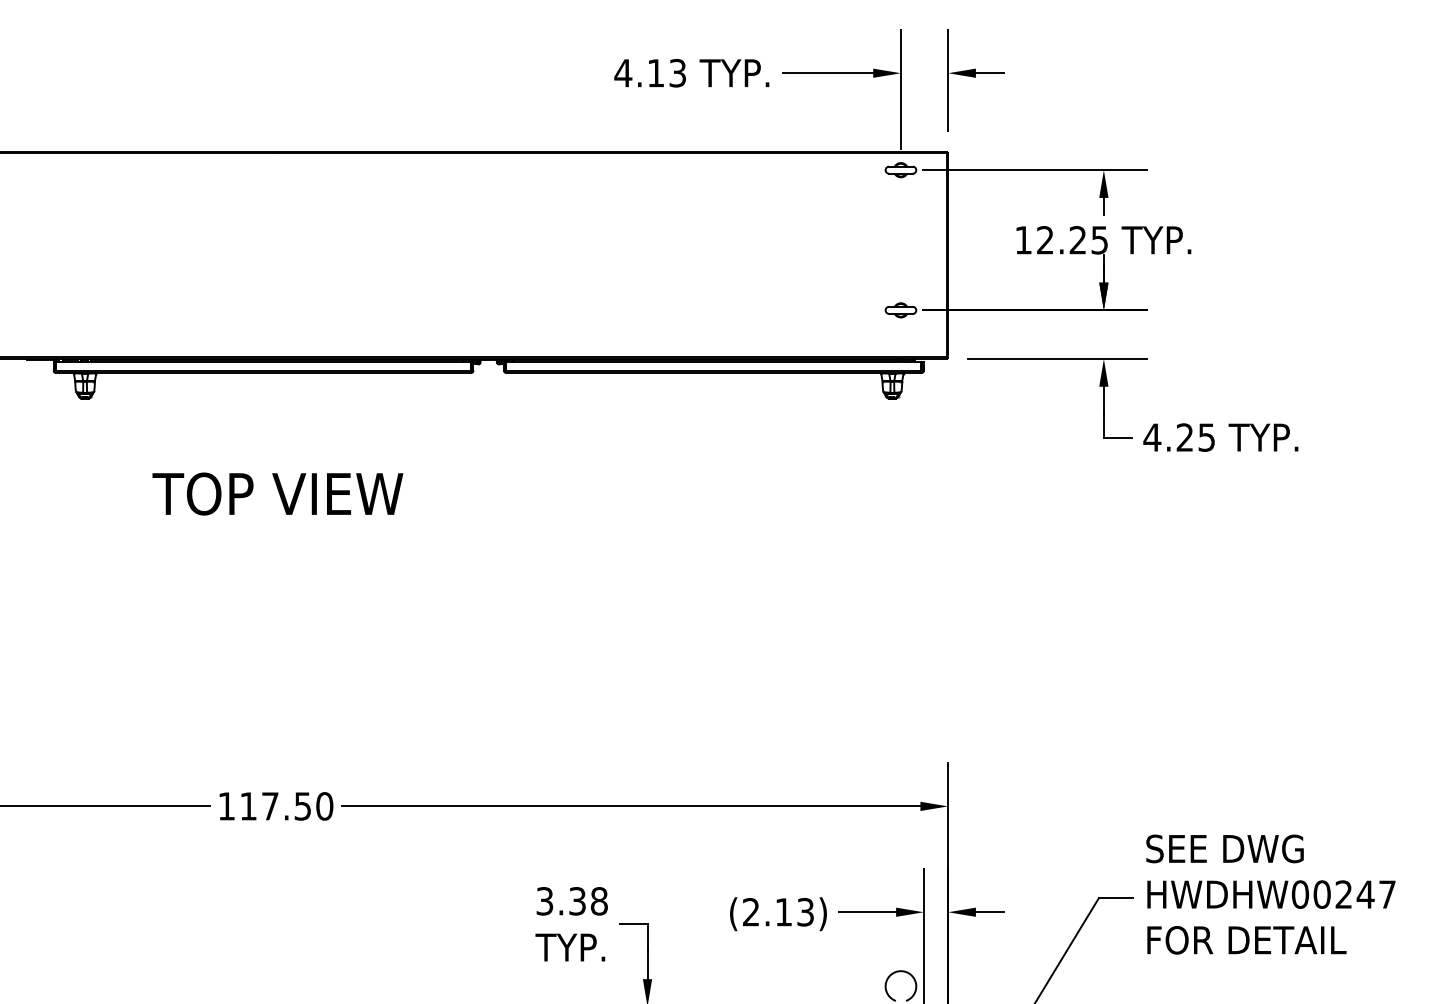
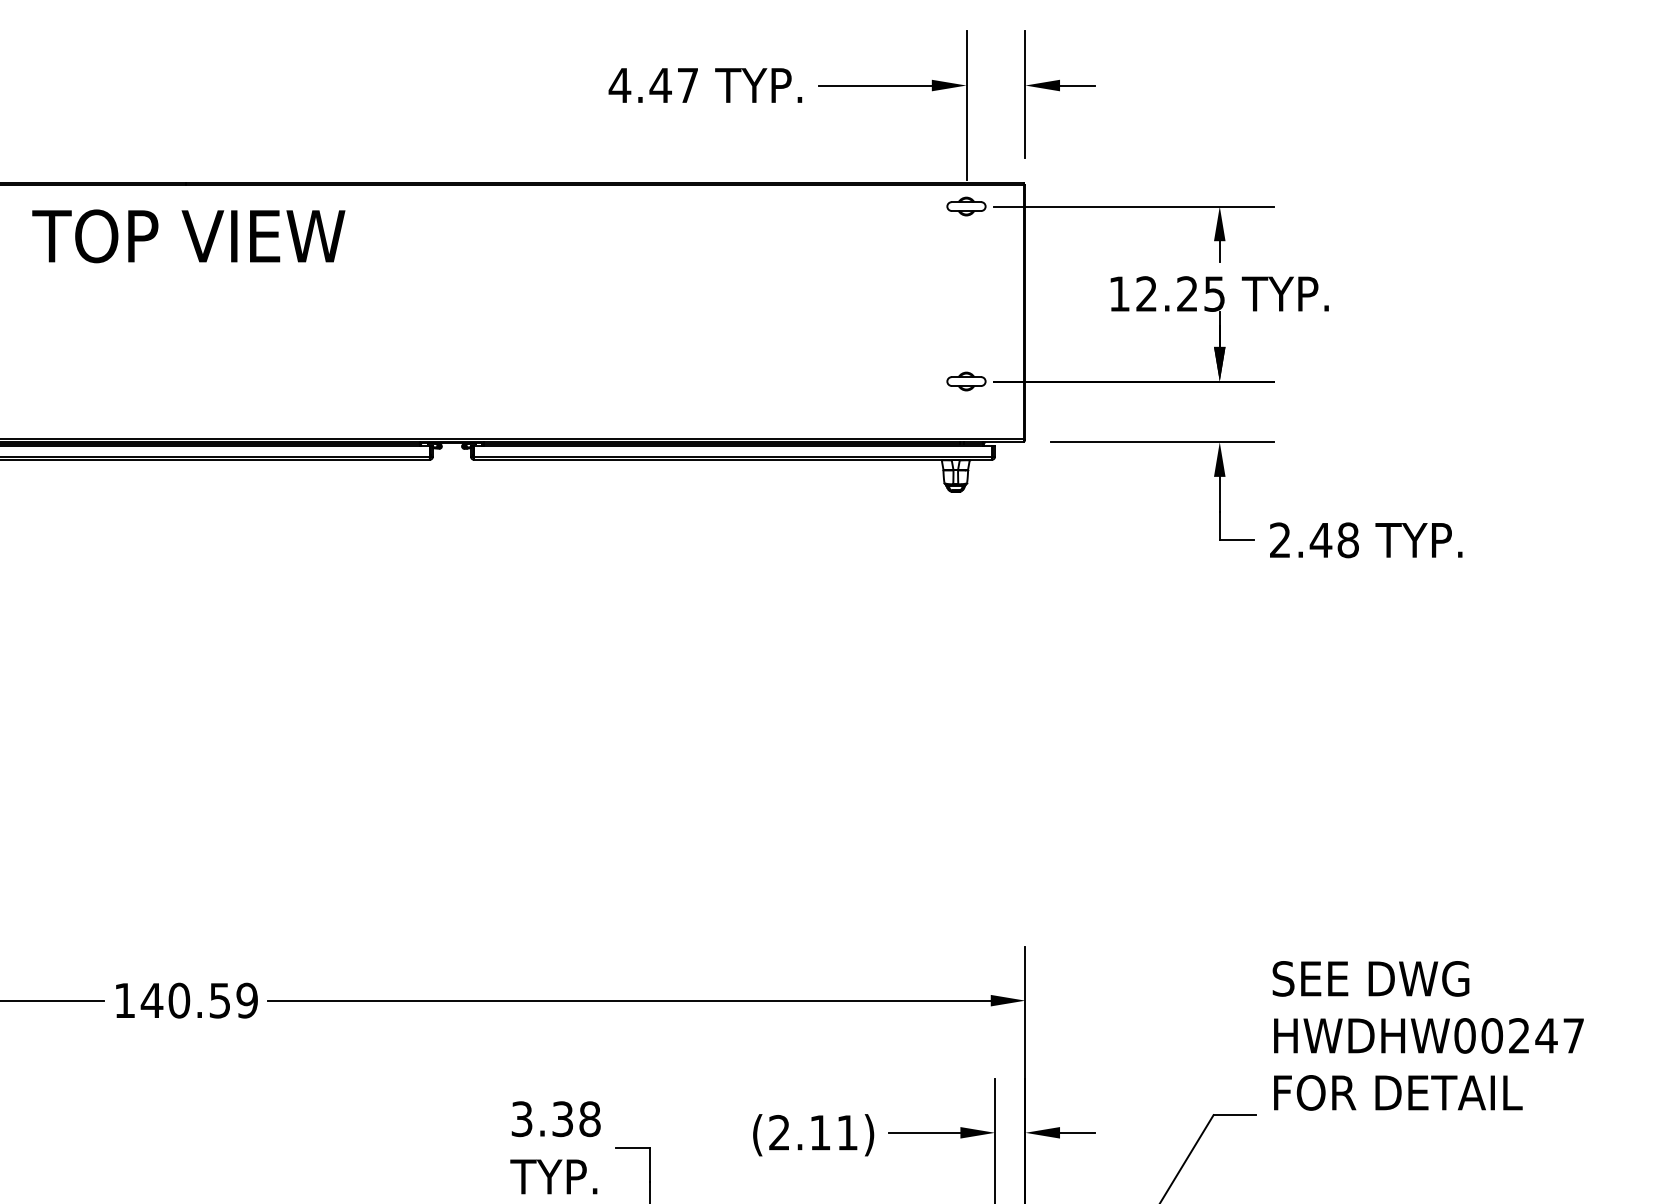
text: (666, 72) -> (673, 84), 4.13 -> 4.47
text: (1179, 437) -> (1314, 540), 4.25 -> 2.48
text: (277, 493) -> (188, 235), moved
text: (286, 806) -> (199, 1000), 117.50 -> 140.59
text: (1270, 894) -> (1427, 1035), moved
text: (805, 912) -> (847, 1133), (2.13) -> (2.11)

